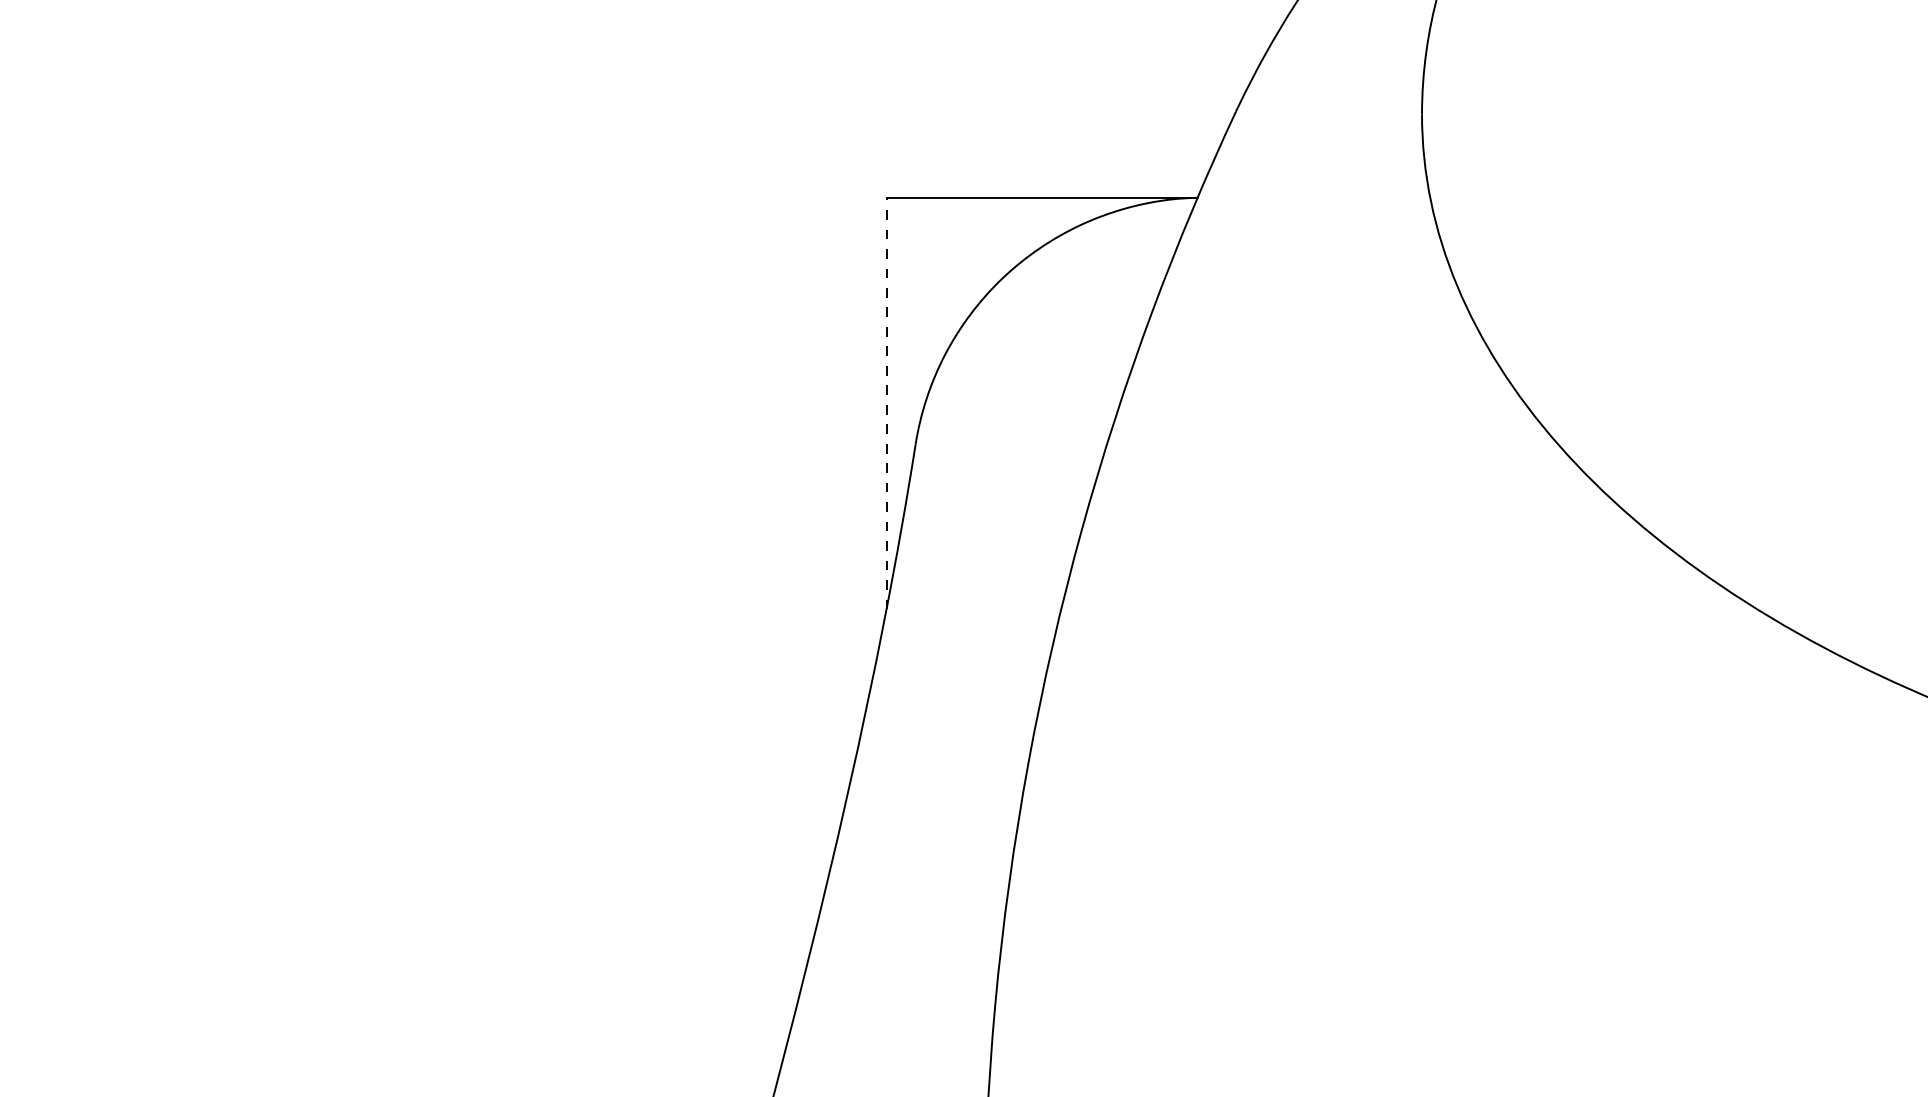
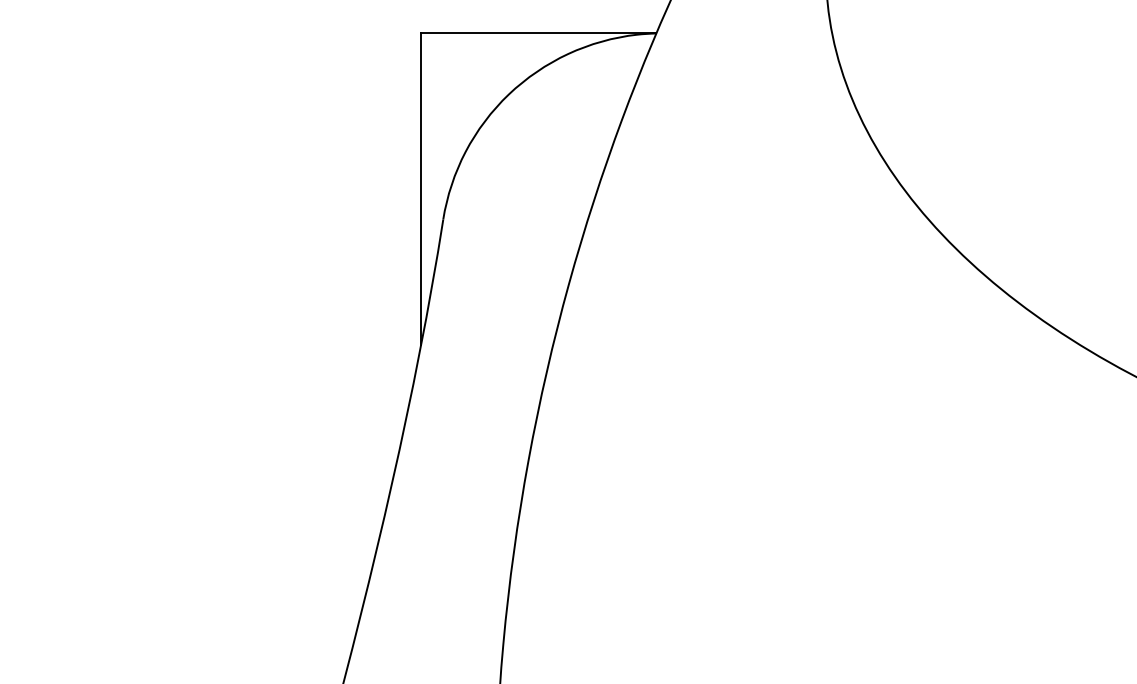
line: (886, 403) -> (421, 188), dashed -> solid

